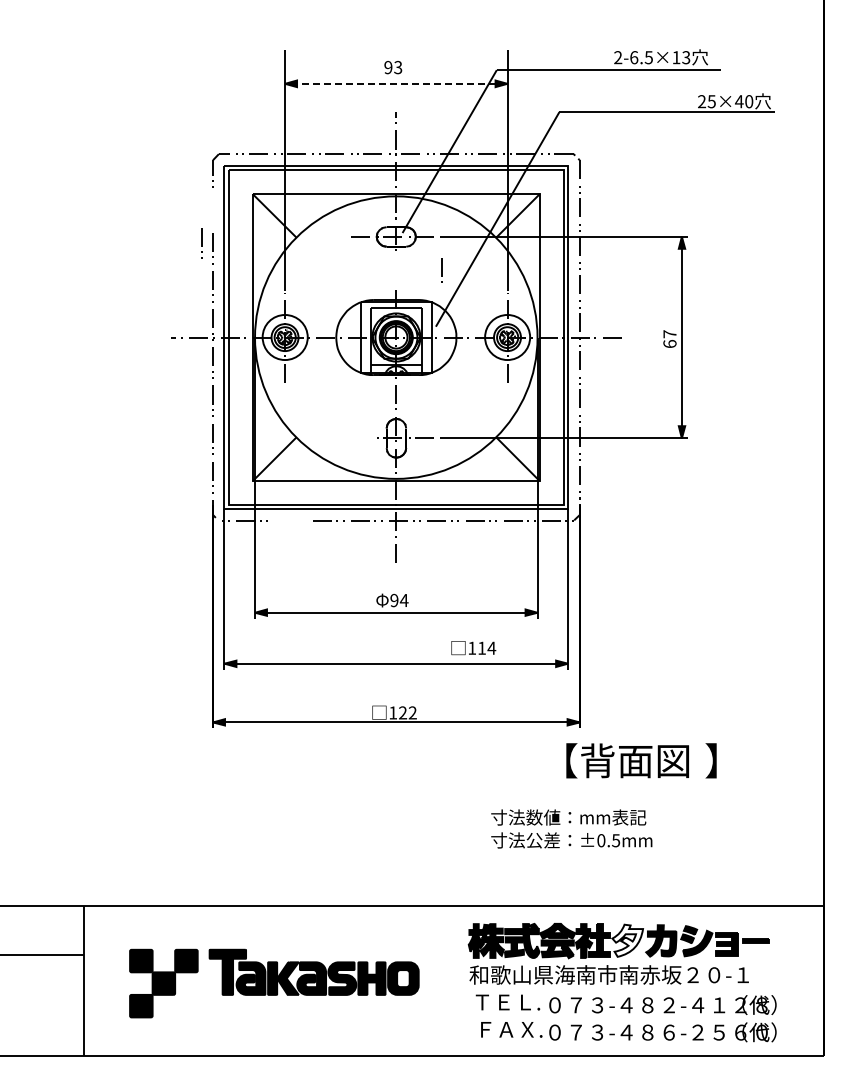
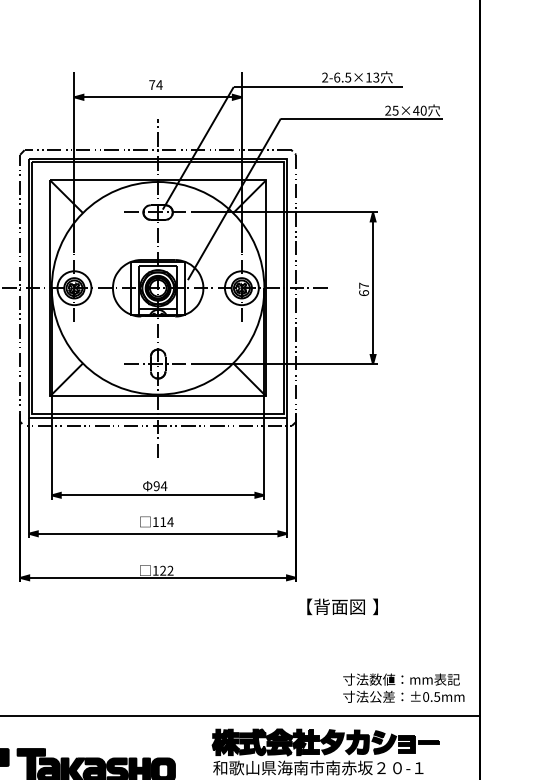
text: (393, 67) -> (156, 85), 93 -> 74
line: (396, 83) -> (158, 97), dashed -> solid
line: (201, 243) -> (19, 192), moved
line: (441, 270) -> (157, 237), moved
line: (360, 437) -> (131, 363), added
line: (290, 520) -> (78, 425), added
part: (473, 648) -> (156, 522), moved
part: (641, 760) -> (342, 606), size x0.62
text: (571, 828) -> (403, 687), moved
fill: (627, 940) -> (332, 742), added

